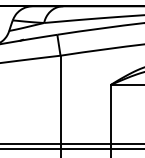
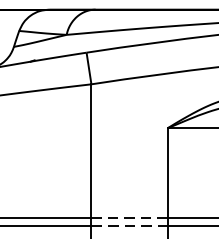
line: (85, 143) -> (129, 216), solid -> dashed
line: (86, 149) -> (130, 226), solid -> dashed

